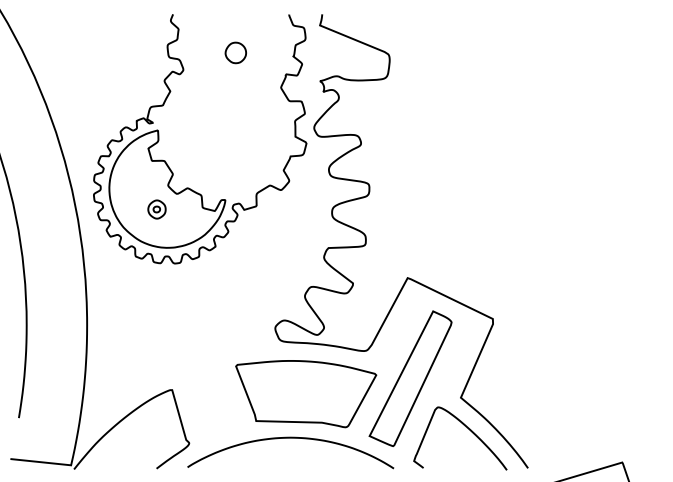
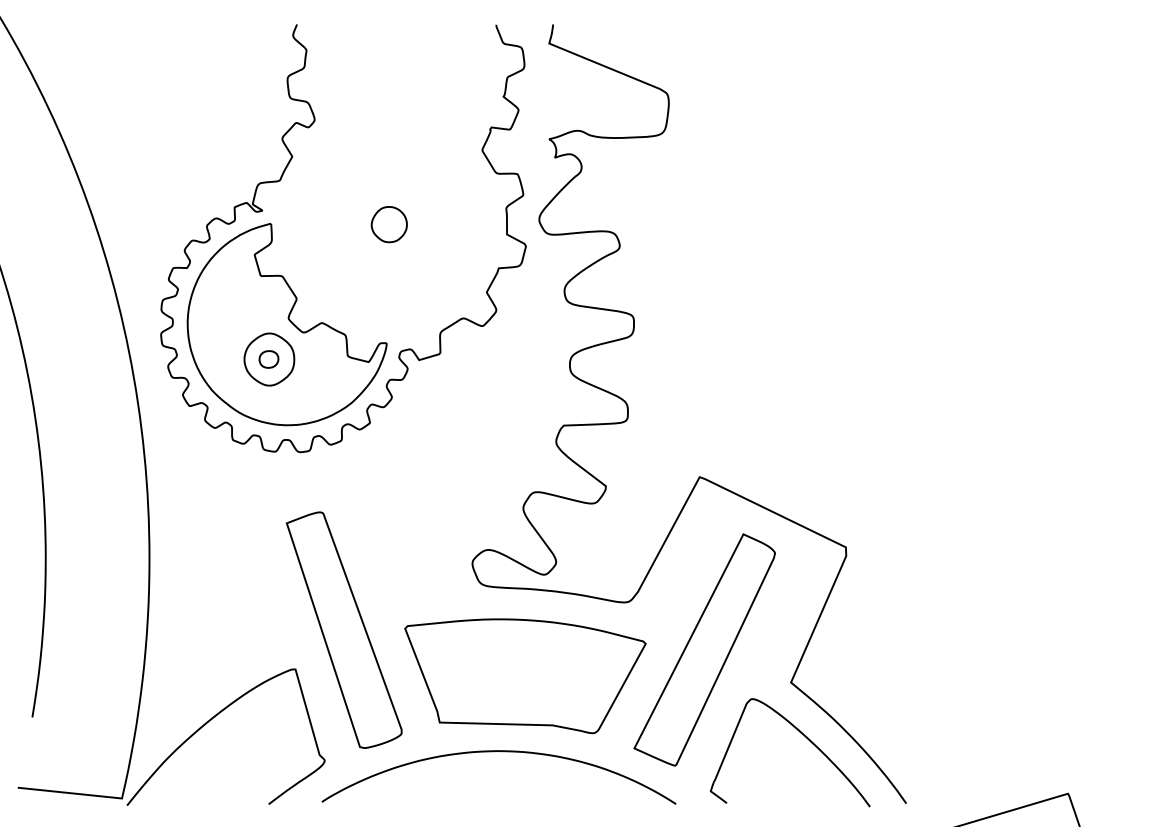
part: (235, 52) -> (388, 223), moved
part: (156, 209) -> (268, 359), size x1.67
part: (200, 366) -> (344, 628), added

